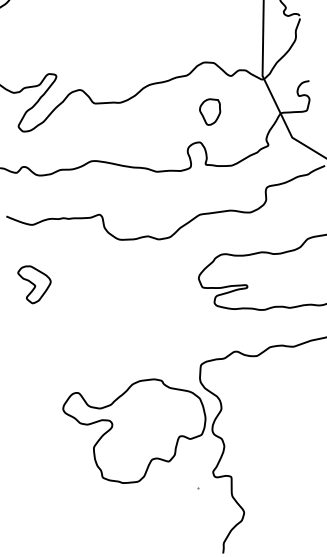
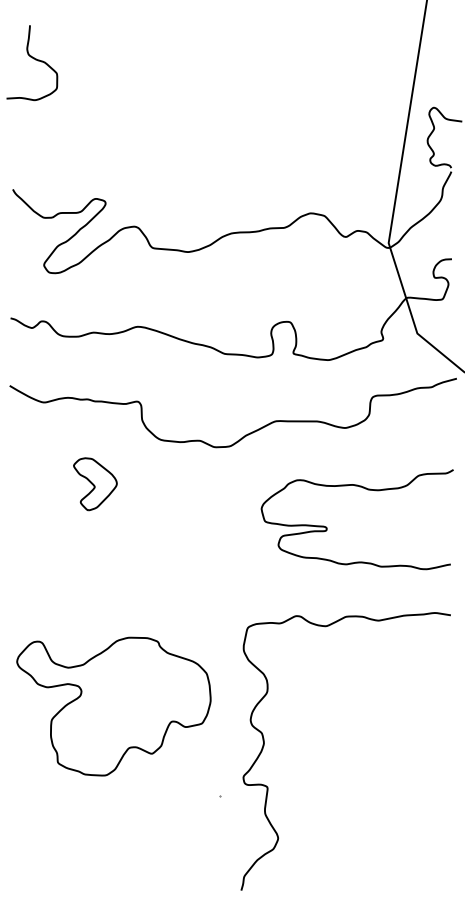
part: (210, 111) -> (310, 281), removed
part: (35, 284) -> (95, 484), moved
part: (136, 431) -> (113, 706), moved

